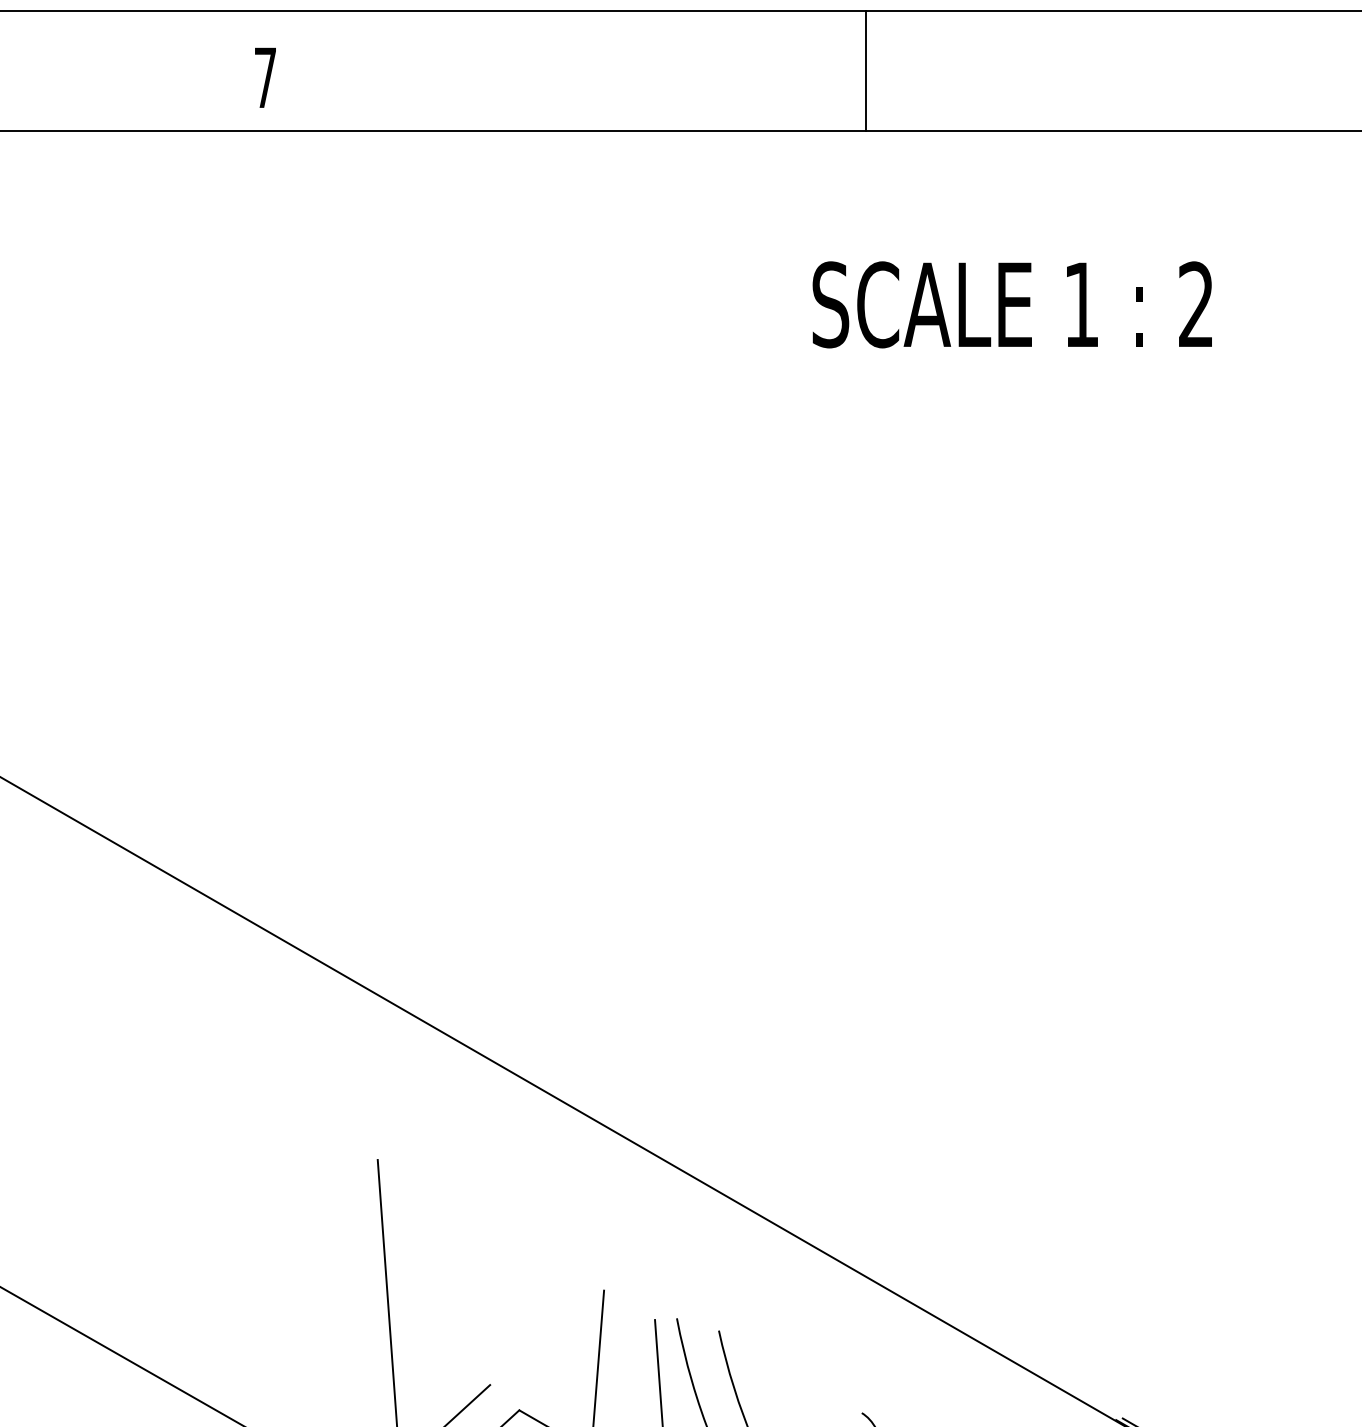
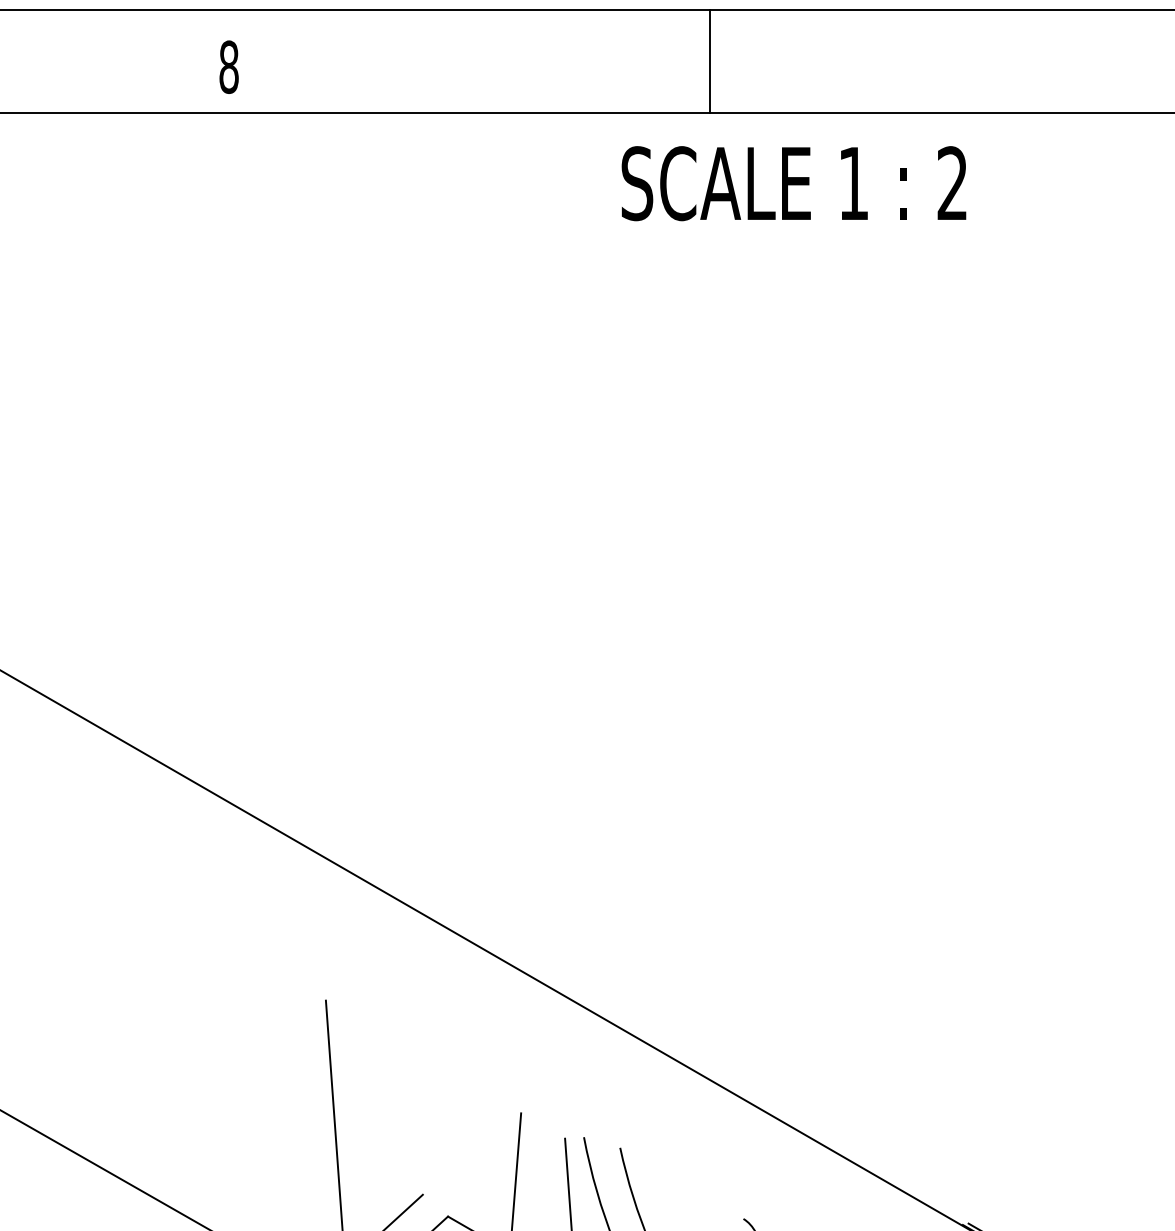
line: (866, 71) -> (710, 61), moved
text: (265, 77) -> (229, 66), 7 -> 8
text: (1011, 304) -> (793, 183), moved

